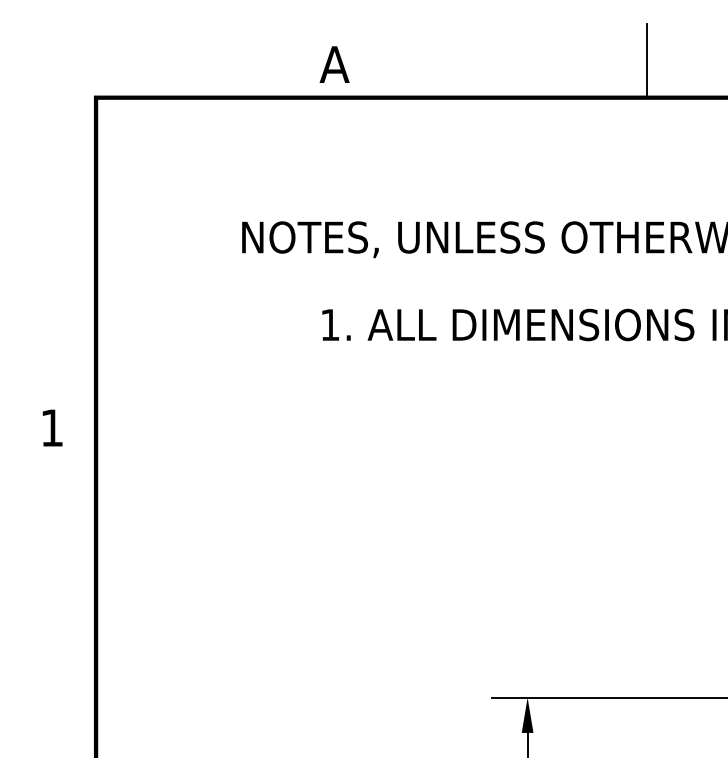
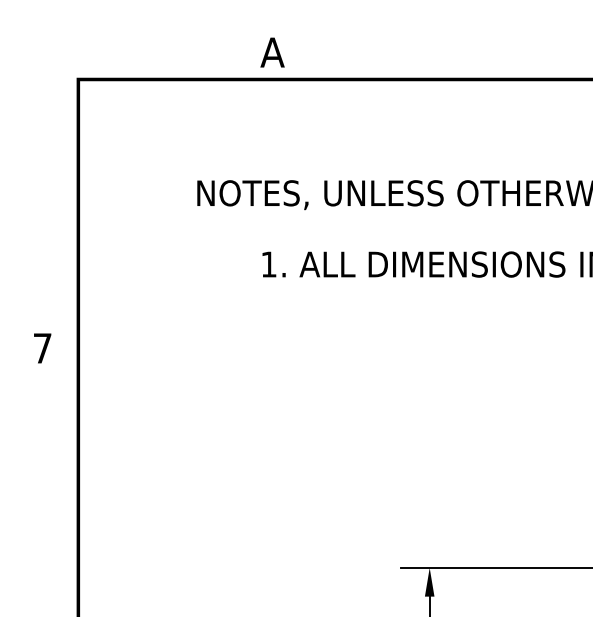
line: (646, 60) -> (526, 49), removed
text: (51, 427) -> (42, 347), 1 -> 7

